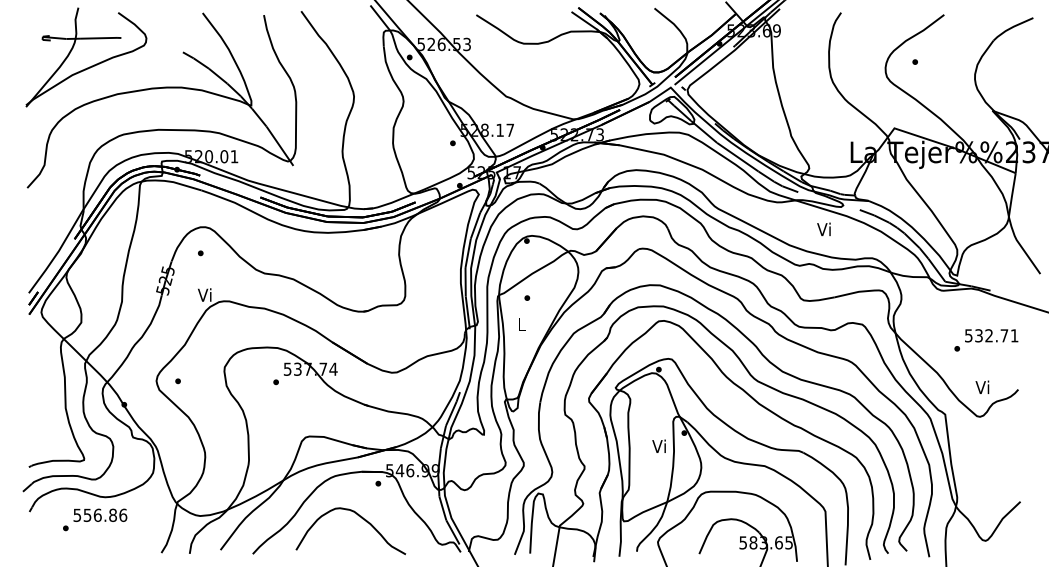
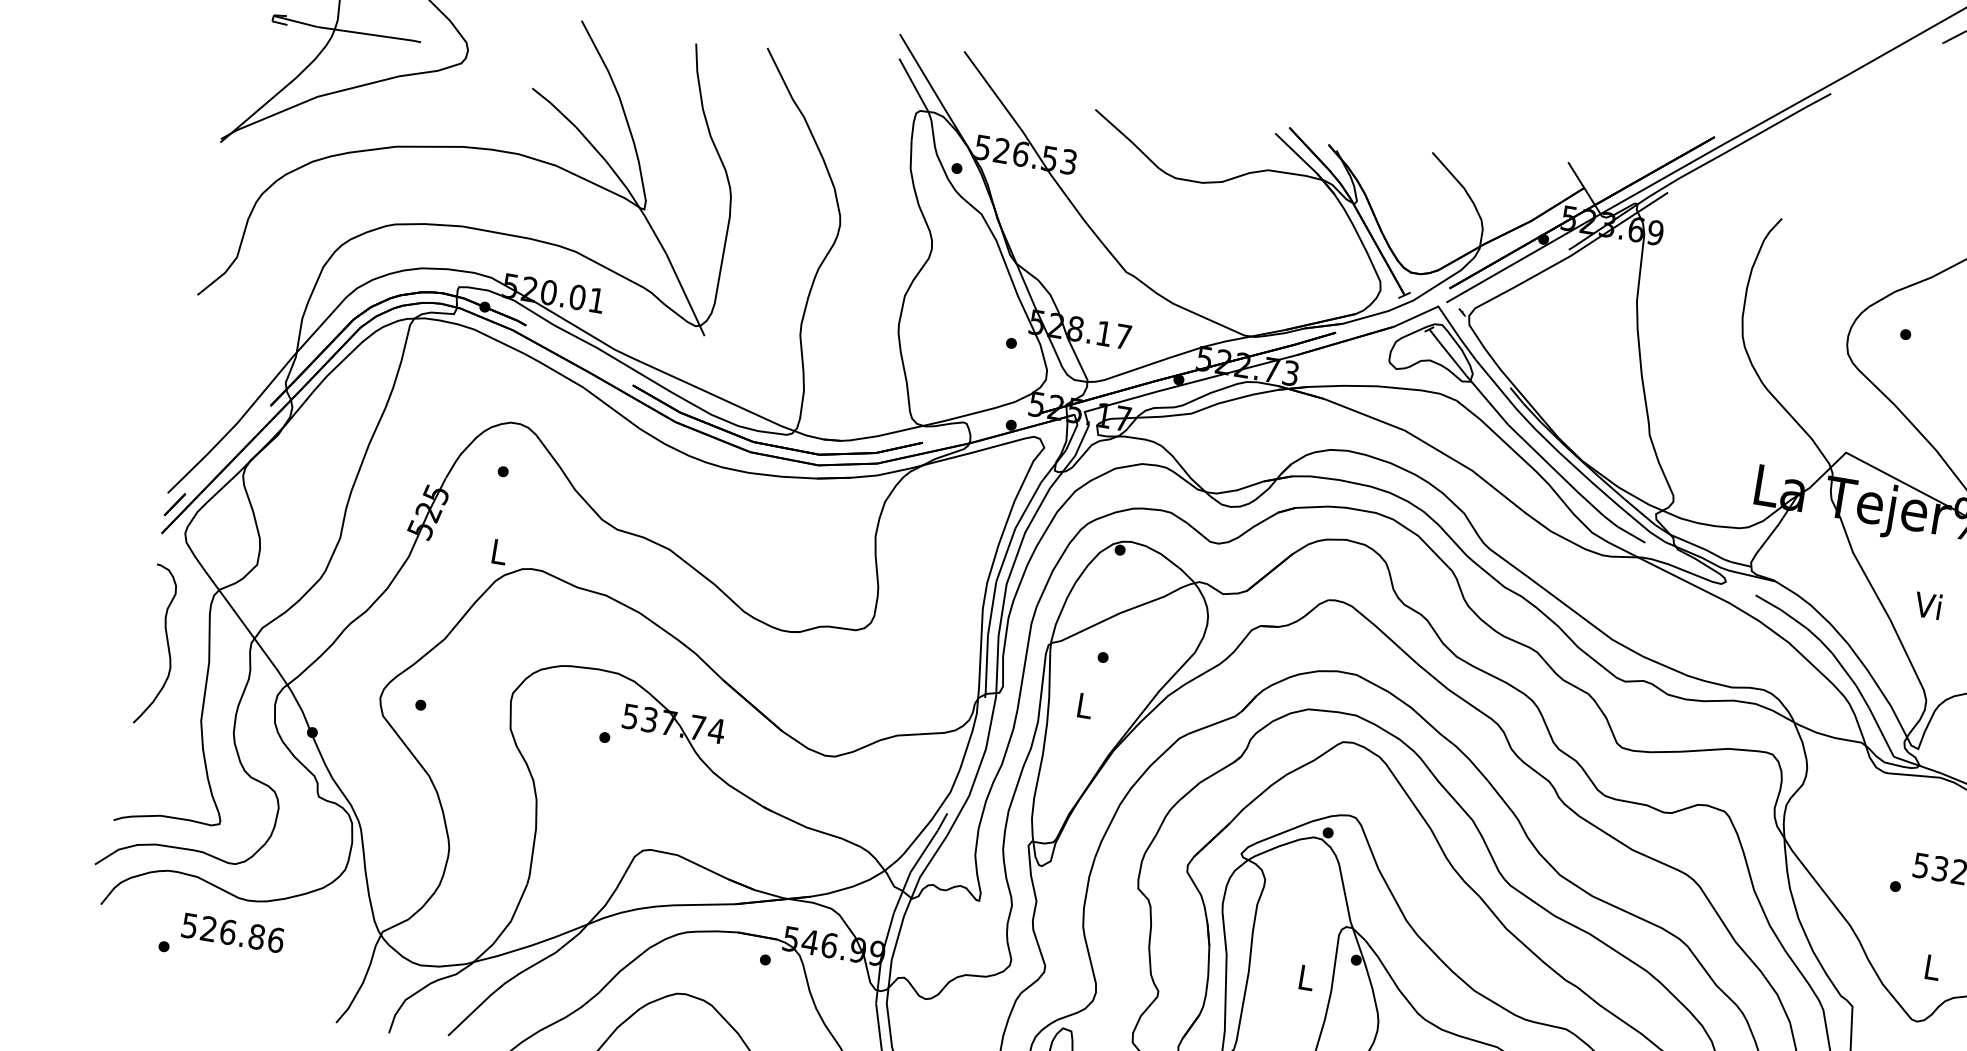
text: (823, 229) -> (1927, 605), moved
text: (204, 294) -> (497, 550), Vi -> L
curve: (40, 370) -> (165, 642), added
text: (982, 387) -> (1930, 967), Vi -> L
text: (658, 445) -> (1303, 975), Vi -> L
text: (87, 515) -> (208, 929), 556.86 -> 526.86

